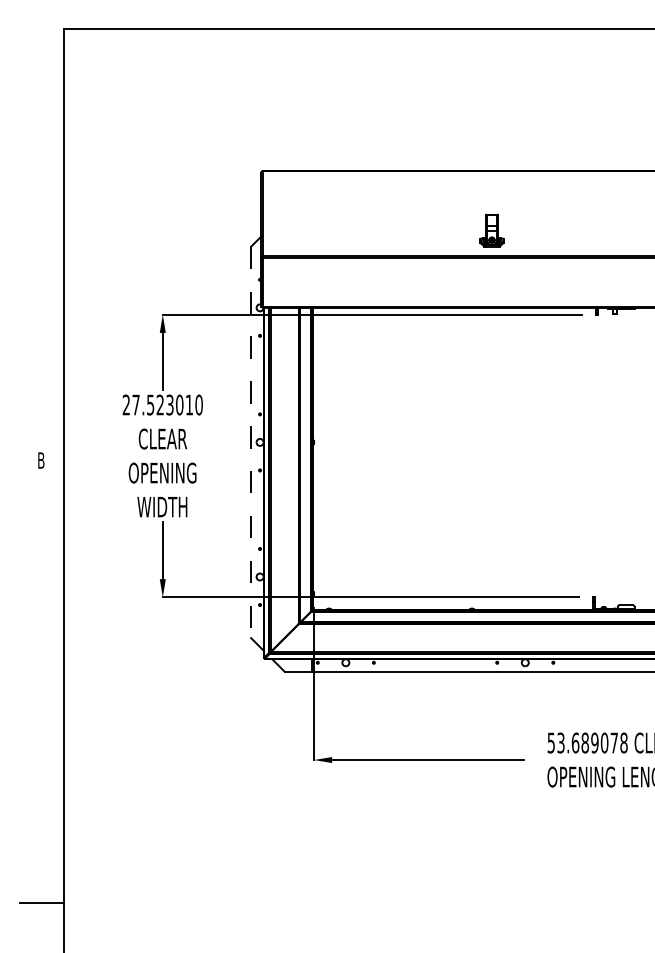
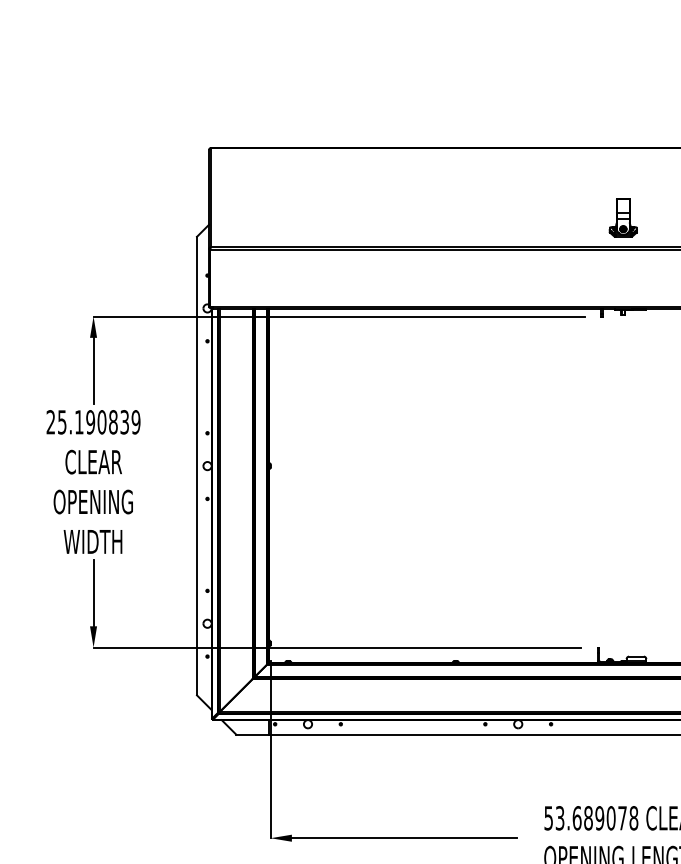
part: (491, 230) -> (622, 217), moved
text: (167, 404) -> (99, 421), 27.523010 -> 25.190839
line: (251, 442) -> (197, 466), dashed -> solid

